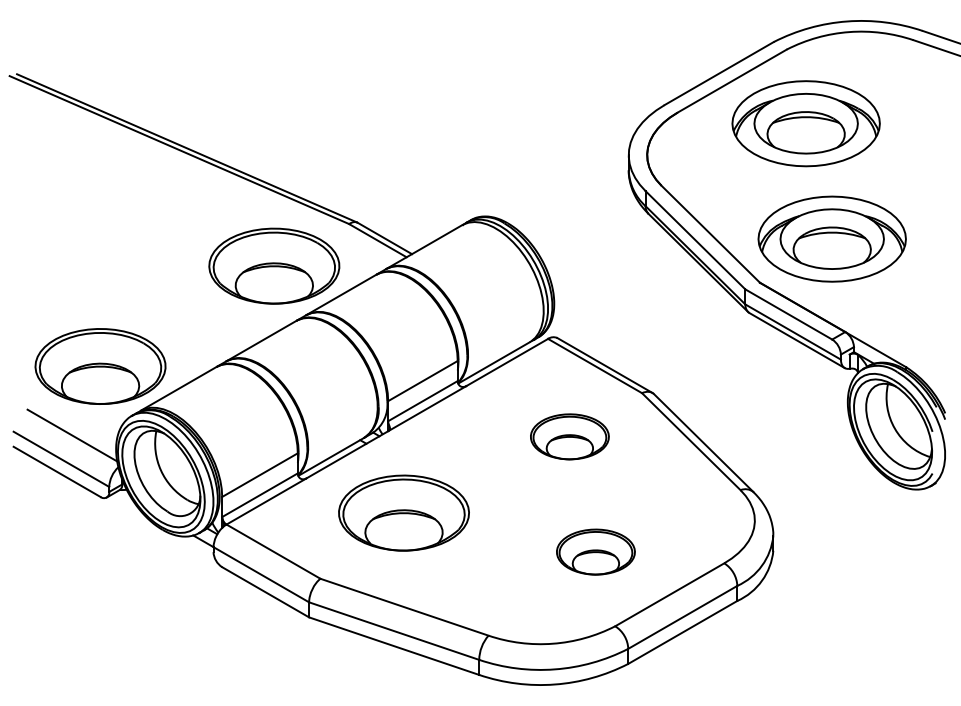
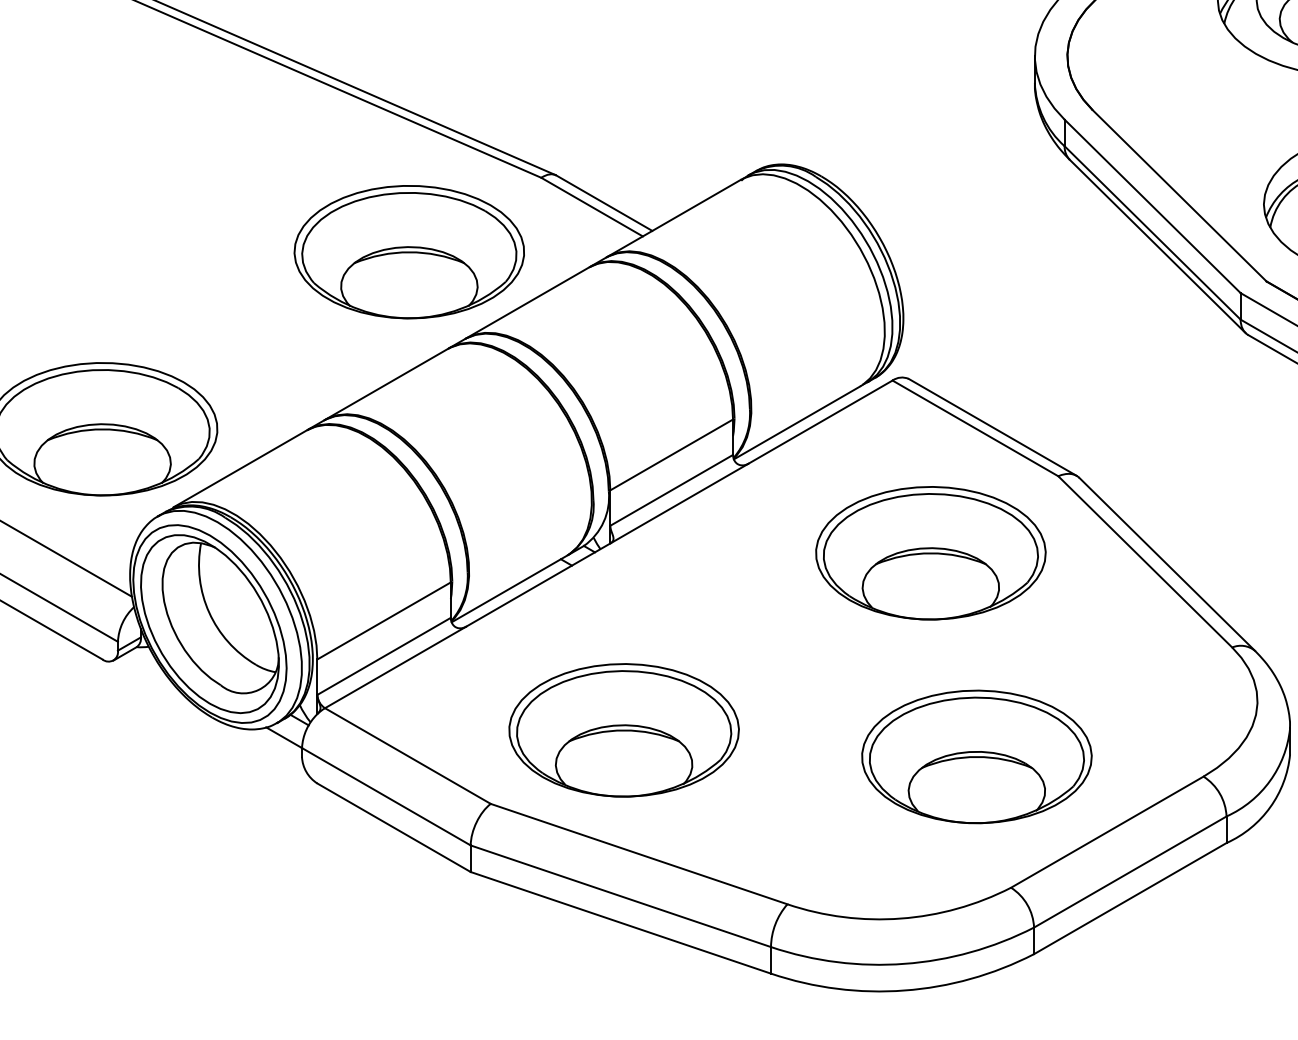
part: (569, 436) -> (930, 552), size x1.67
part: (403, 512) -> (623, 729), moved
part: (595, 551) -> (976, 755), size x1.67

